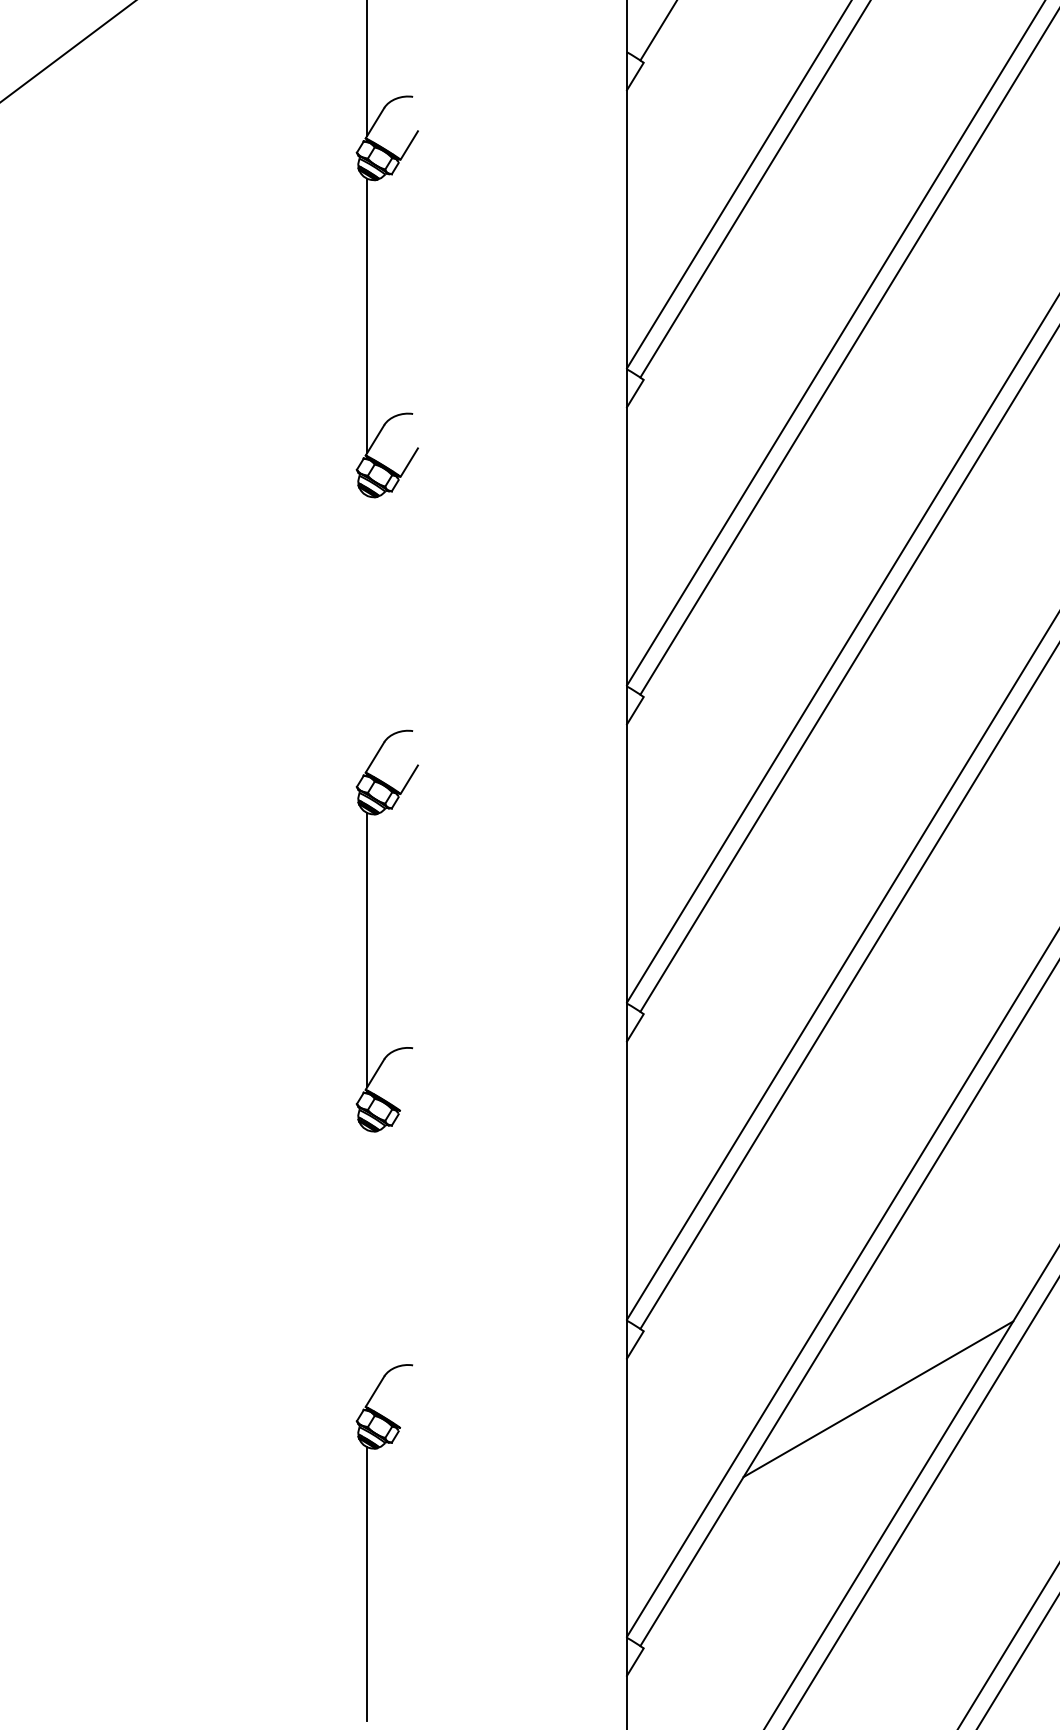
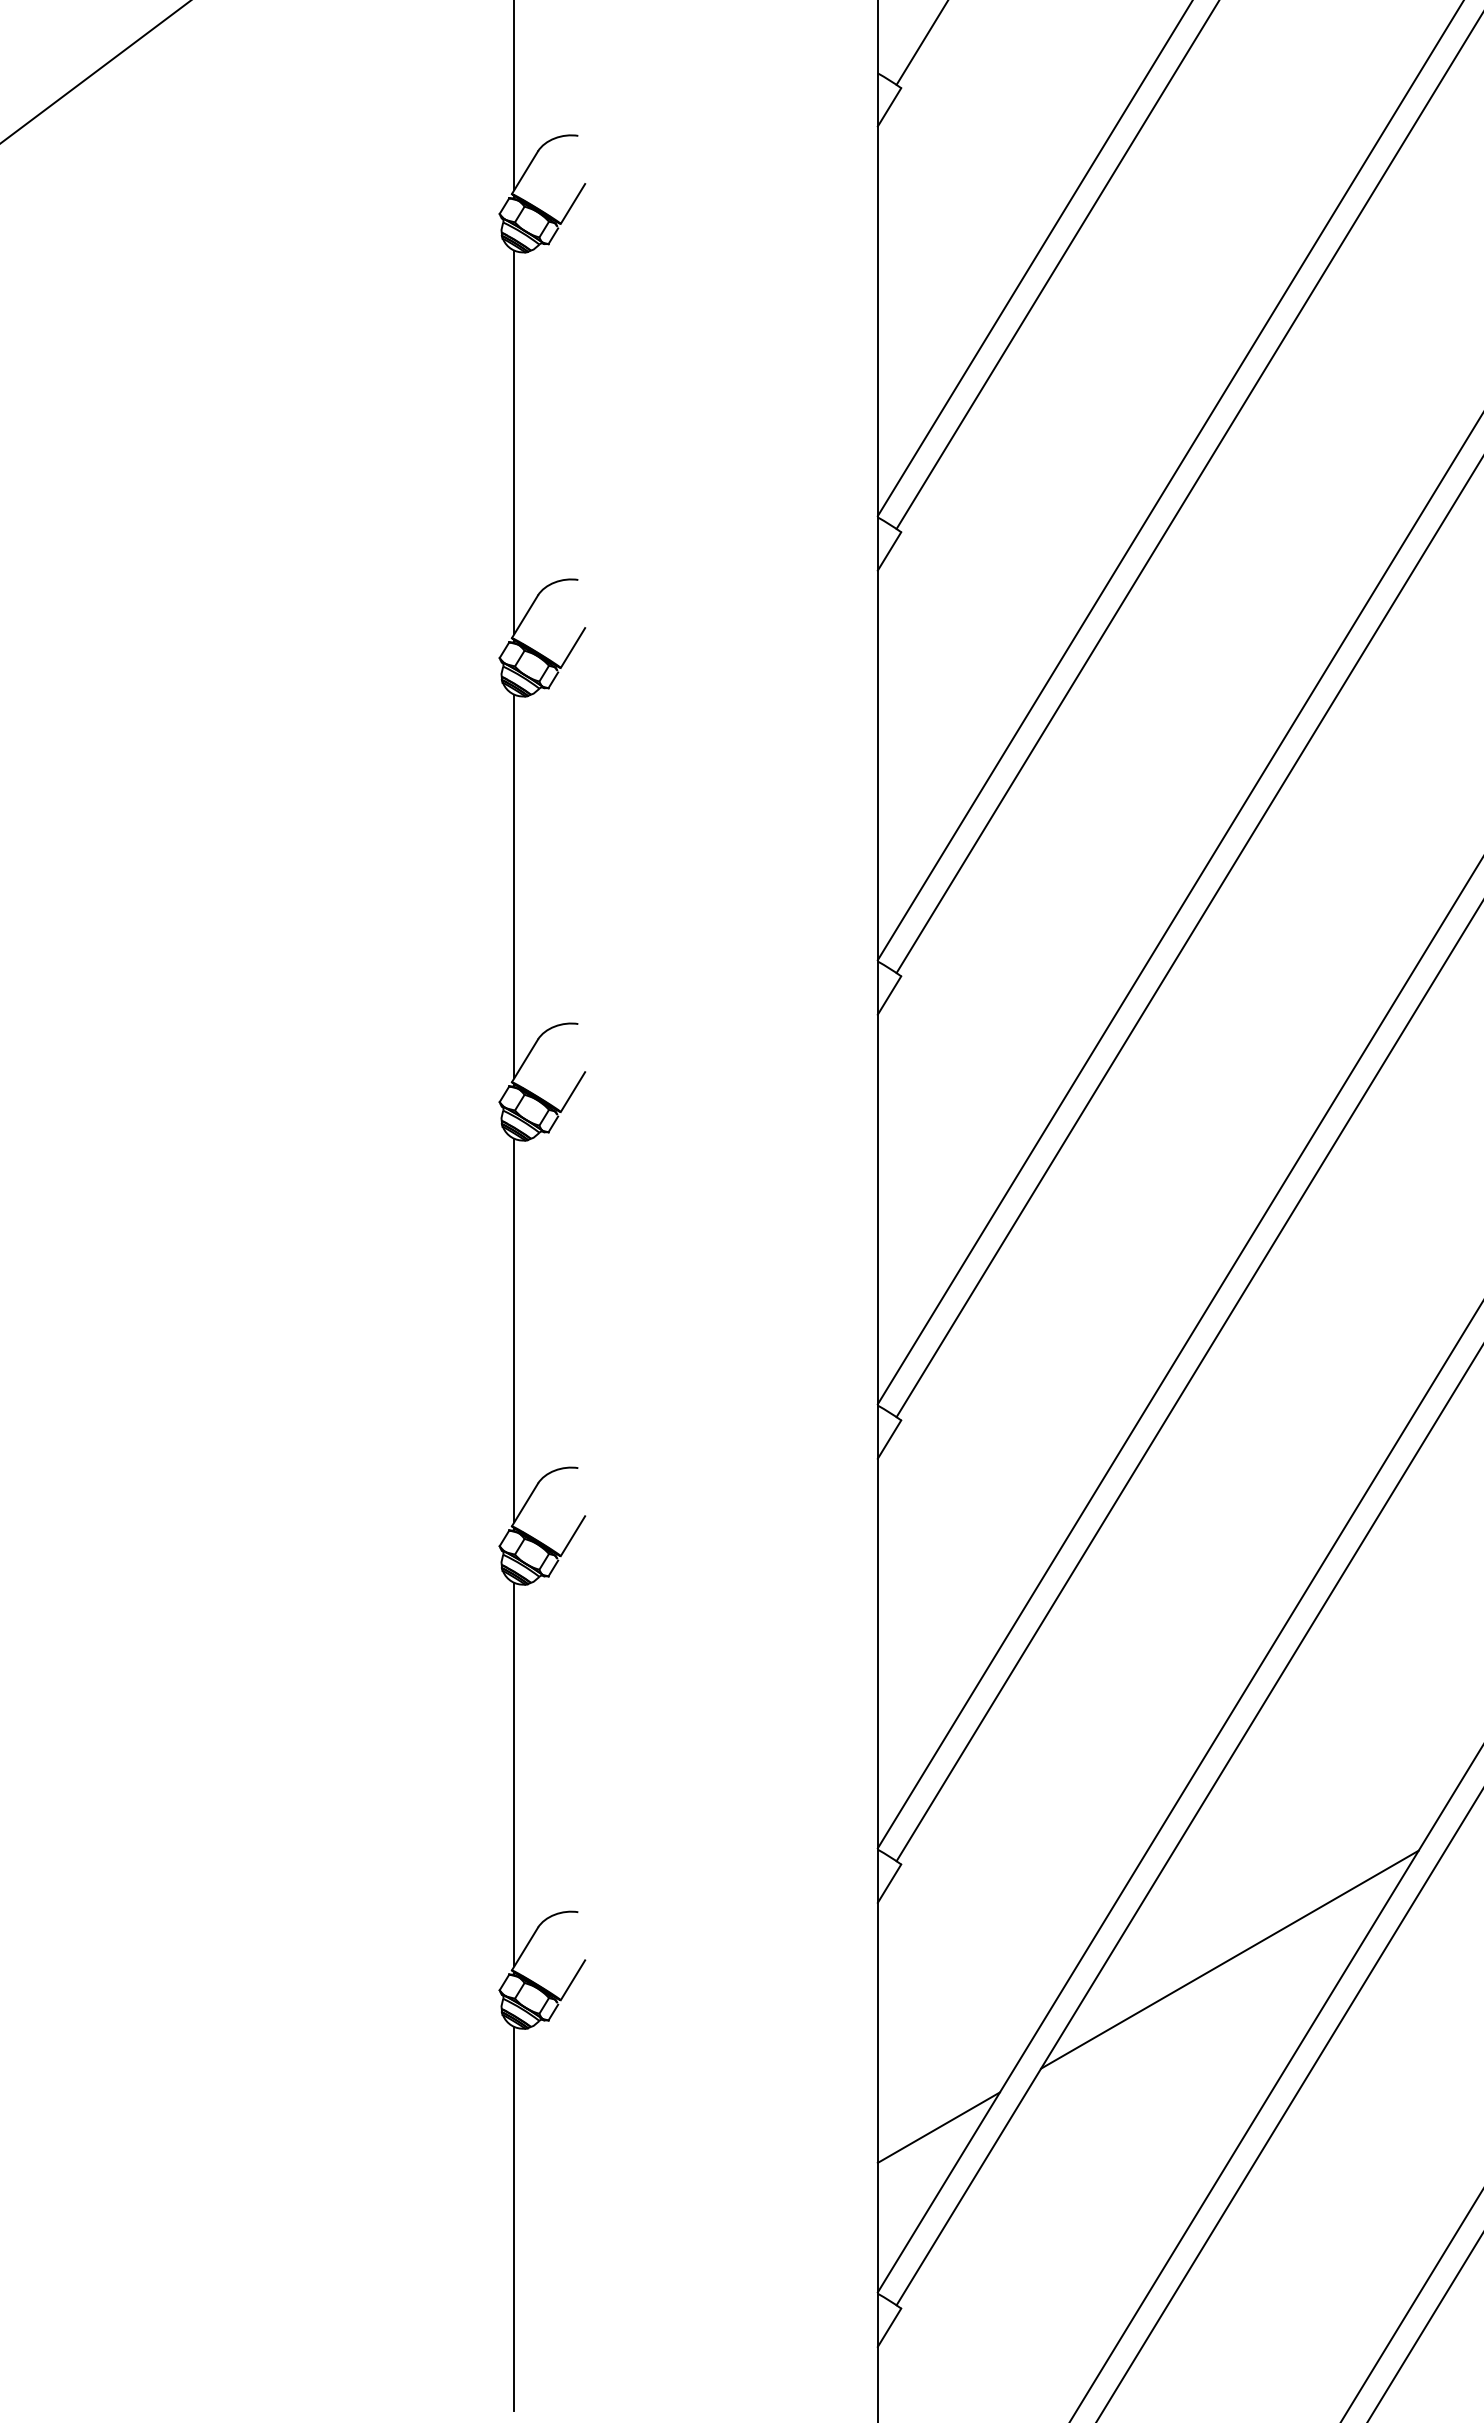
line: (367, 632) -> (514, 886), added
line: (408, 1097) -> (572, 1536), added
line: (367, 1267) -> (514, 1774), added
line: (408, 1414) -> (572, 1980), added
line: (670, 1519) -> (938, 2127), added

